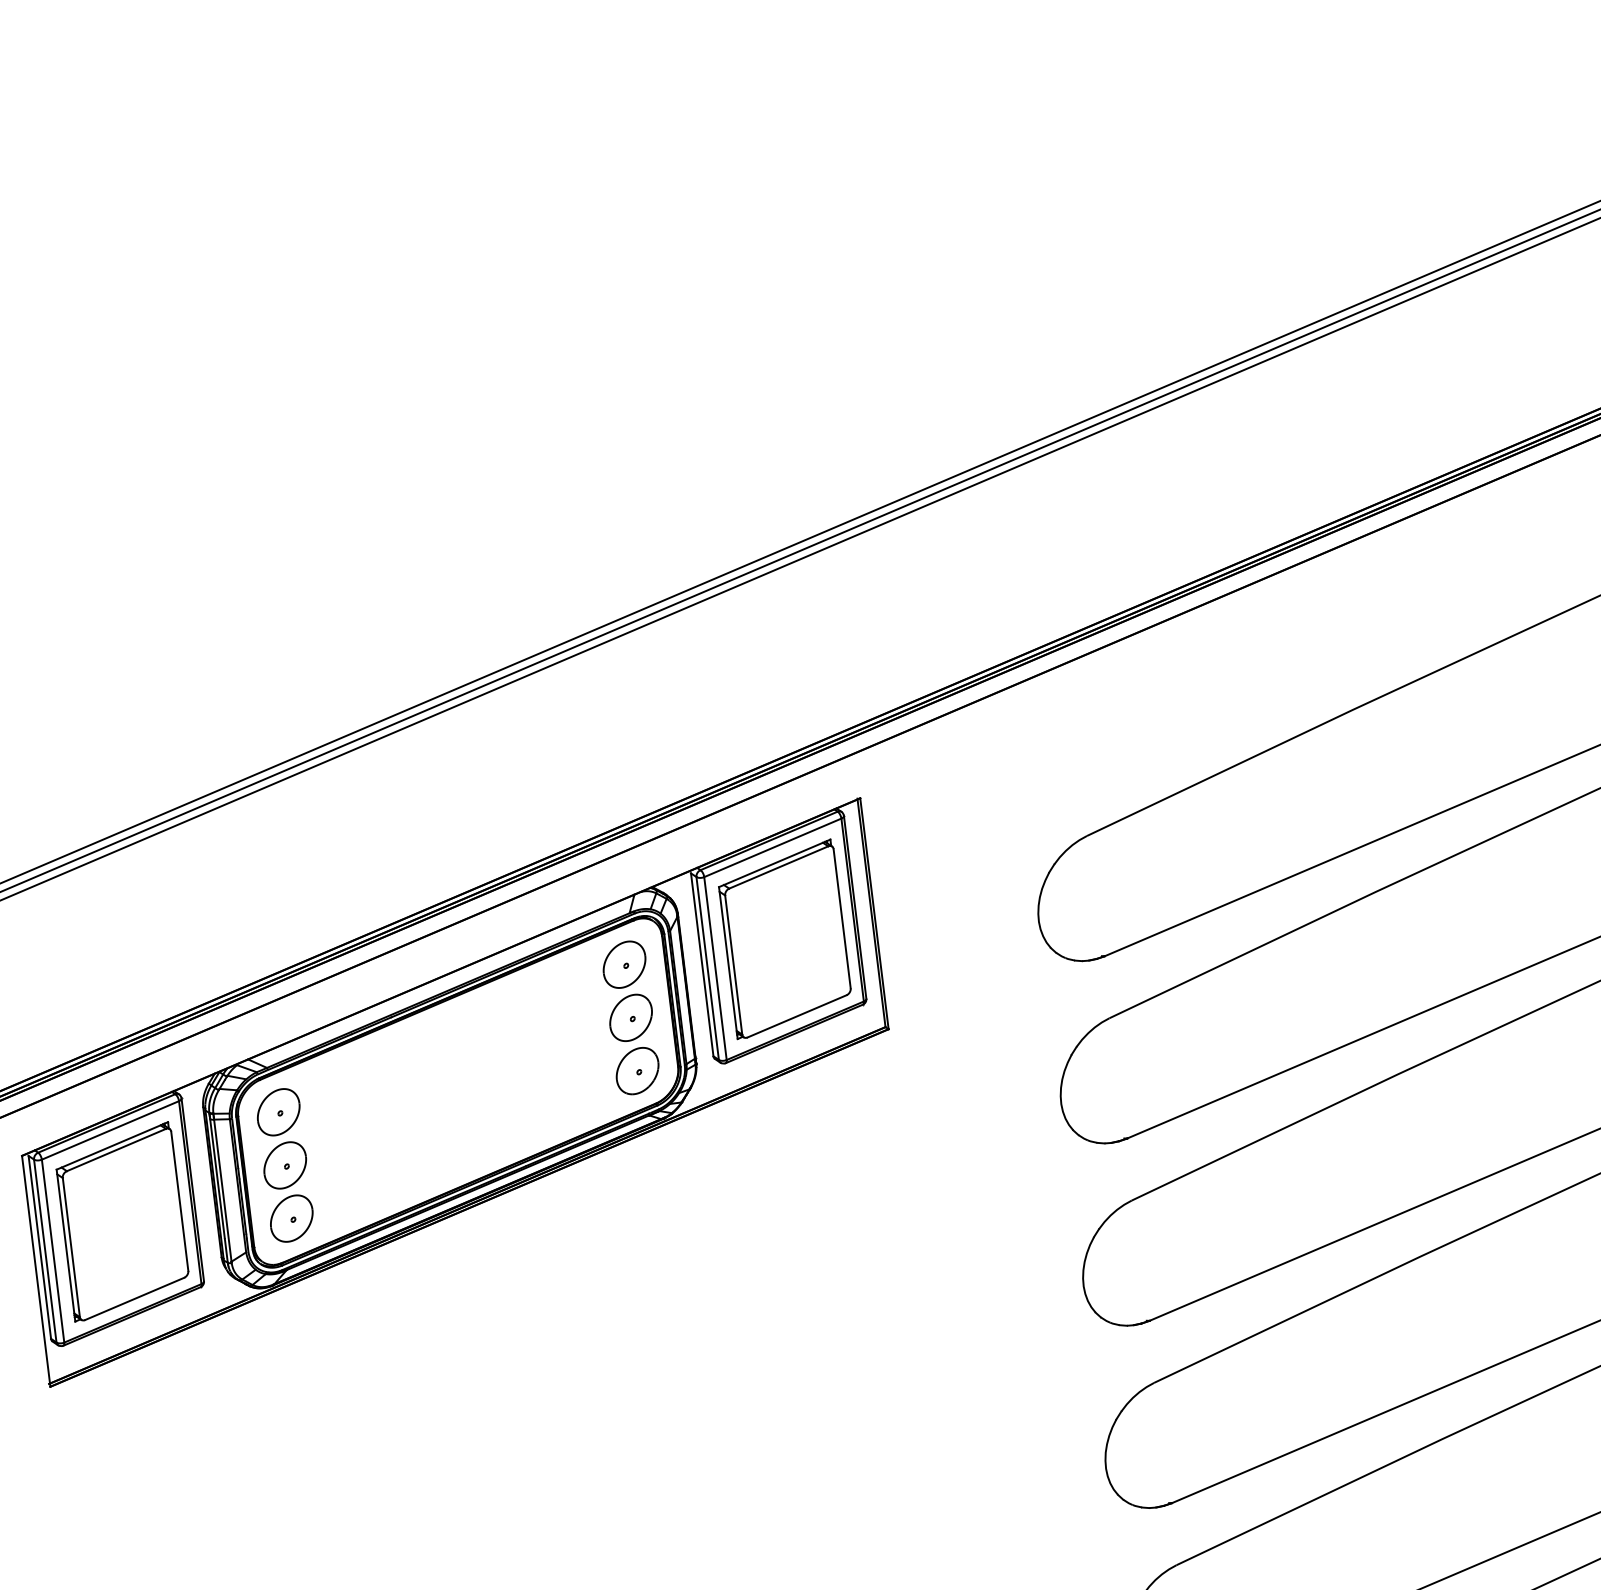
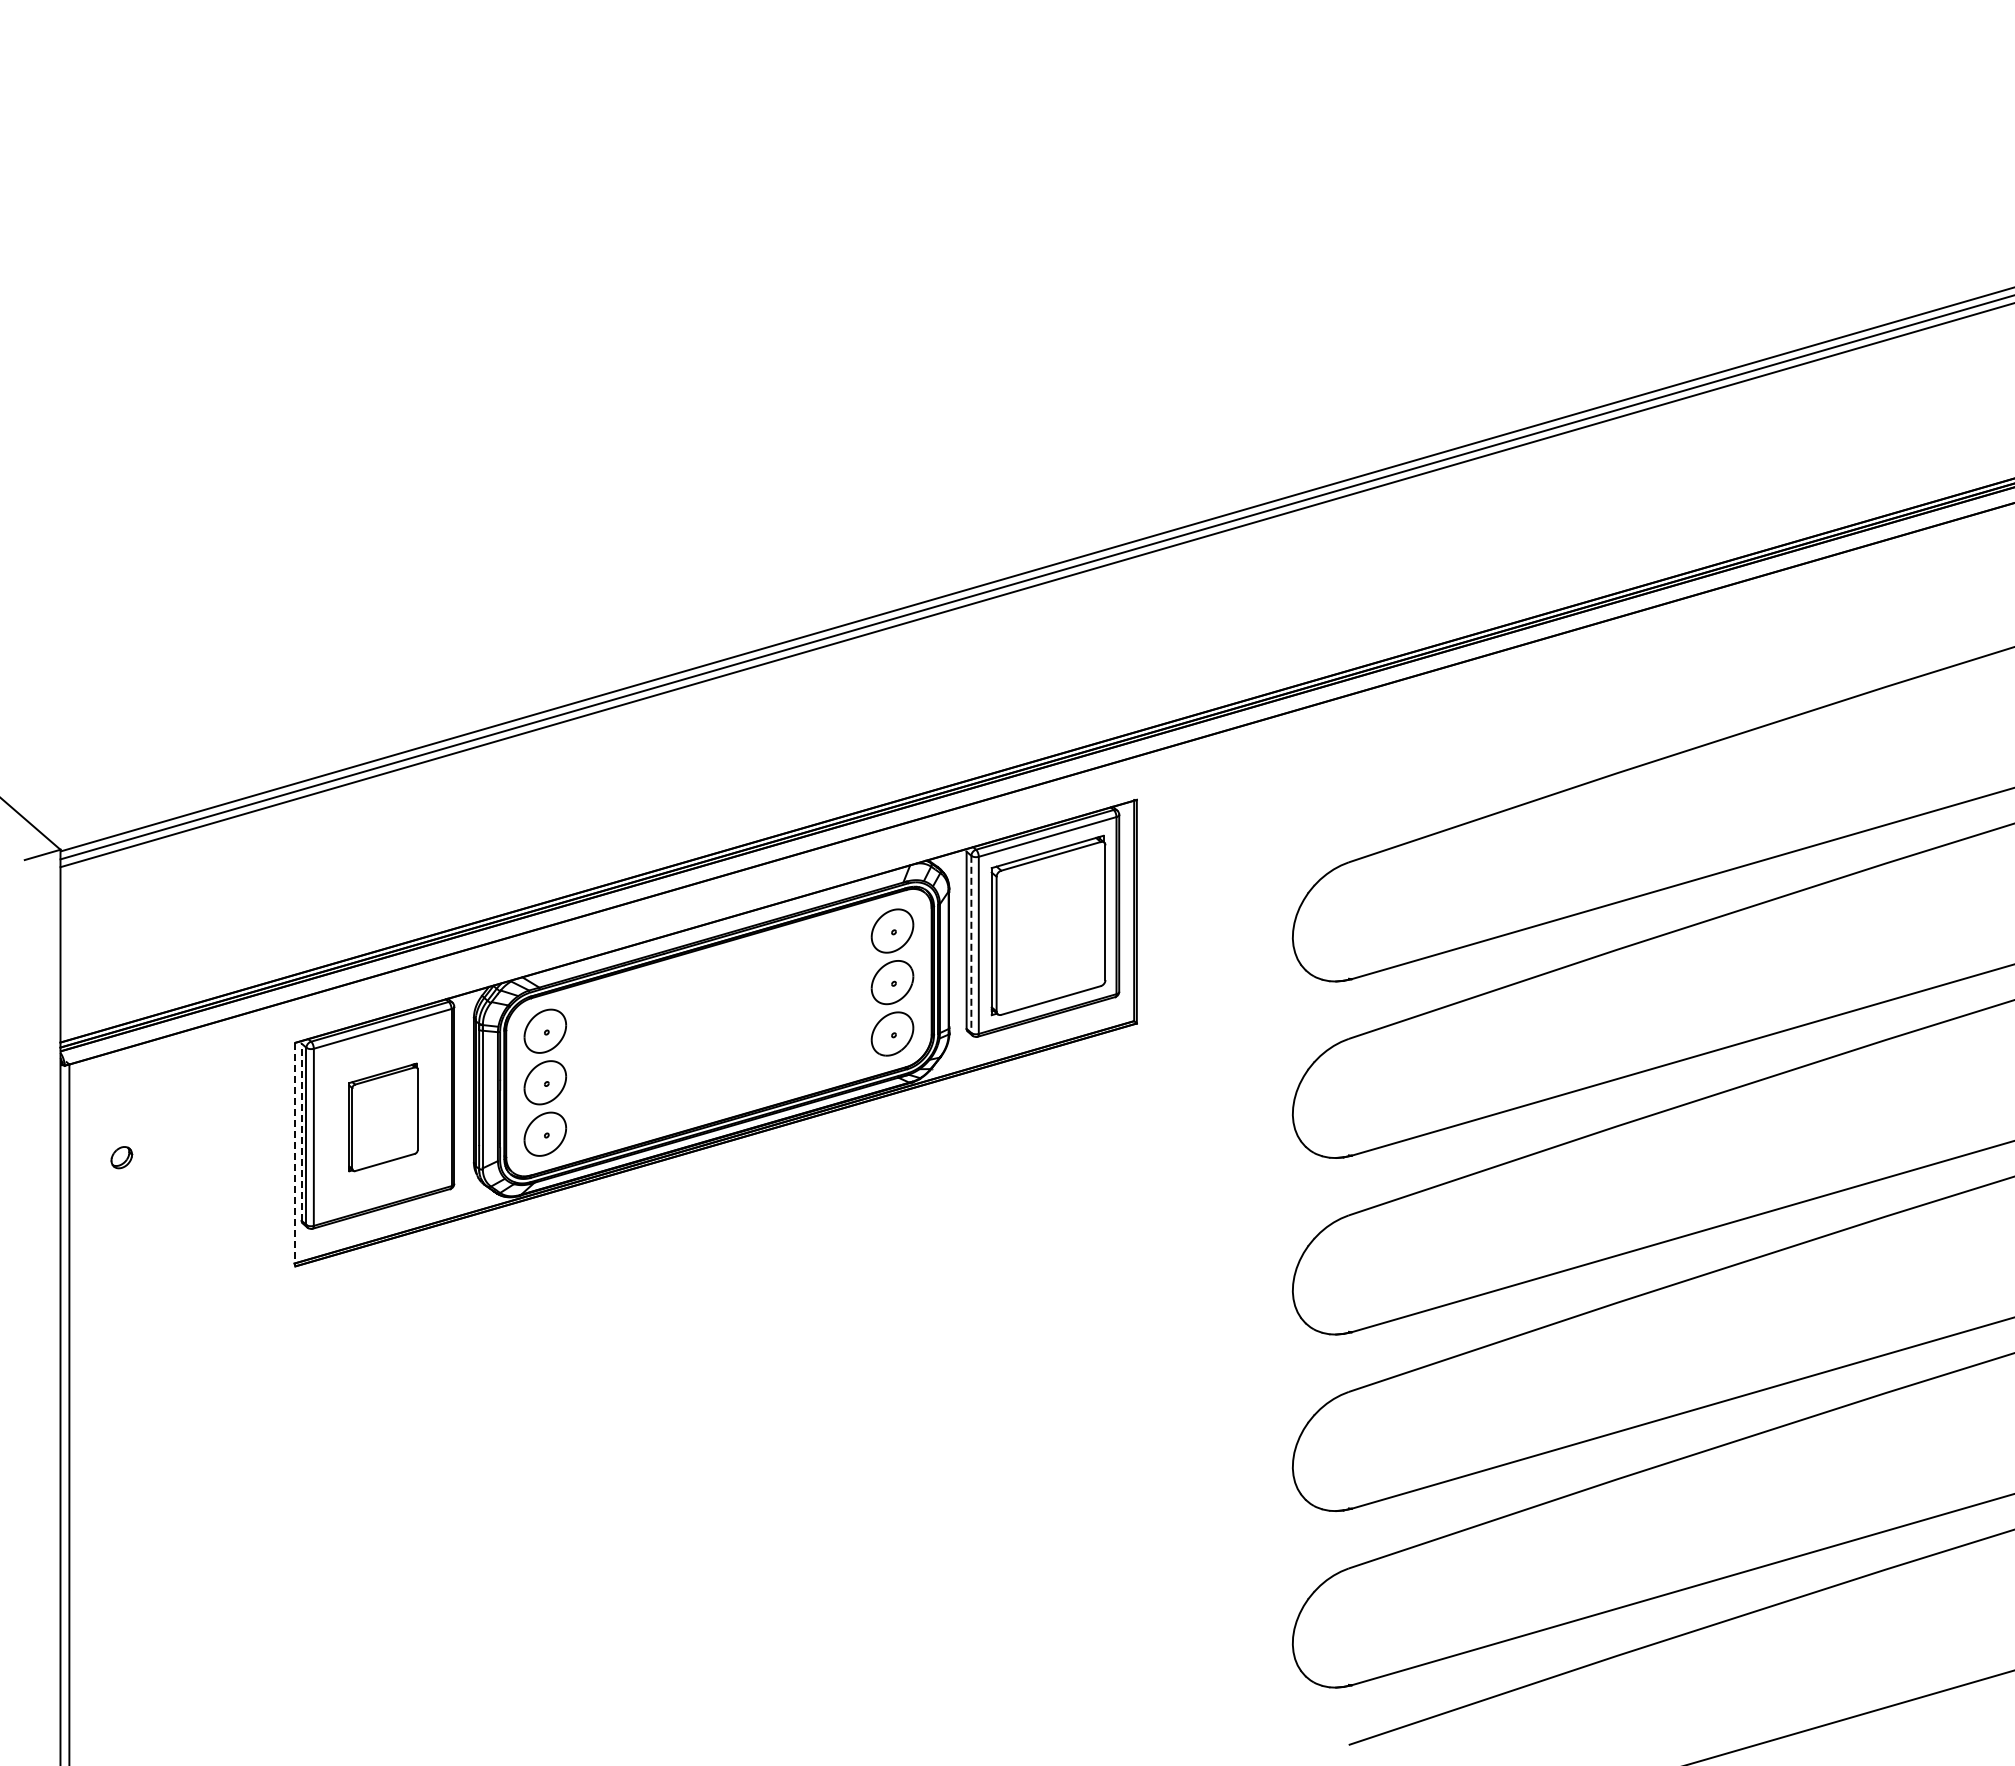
line: (707, 968) -> (971, 944), solid -> dashed
part: (122, 1221) -> (383, 1117), size x0.6
line: (39, 1247) -> (301, 1132), solid -> dashed
line: (36, 1271) -> (295, 1154), solid -> dashed

